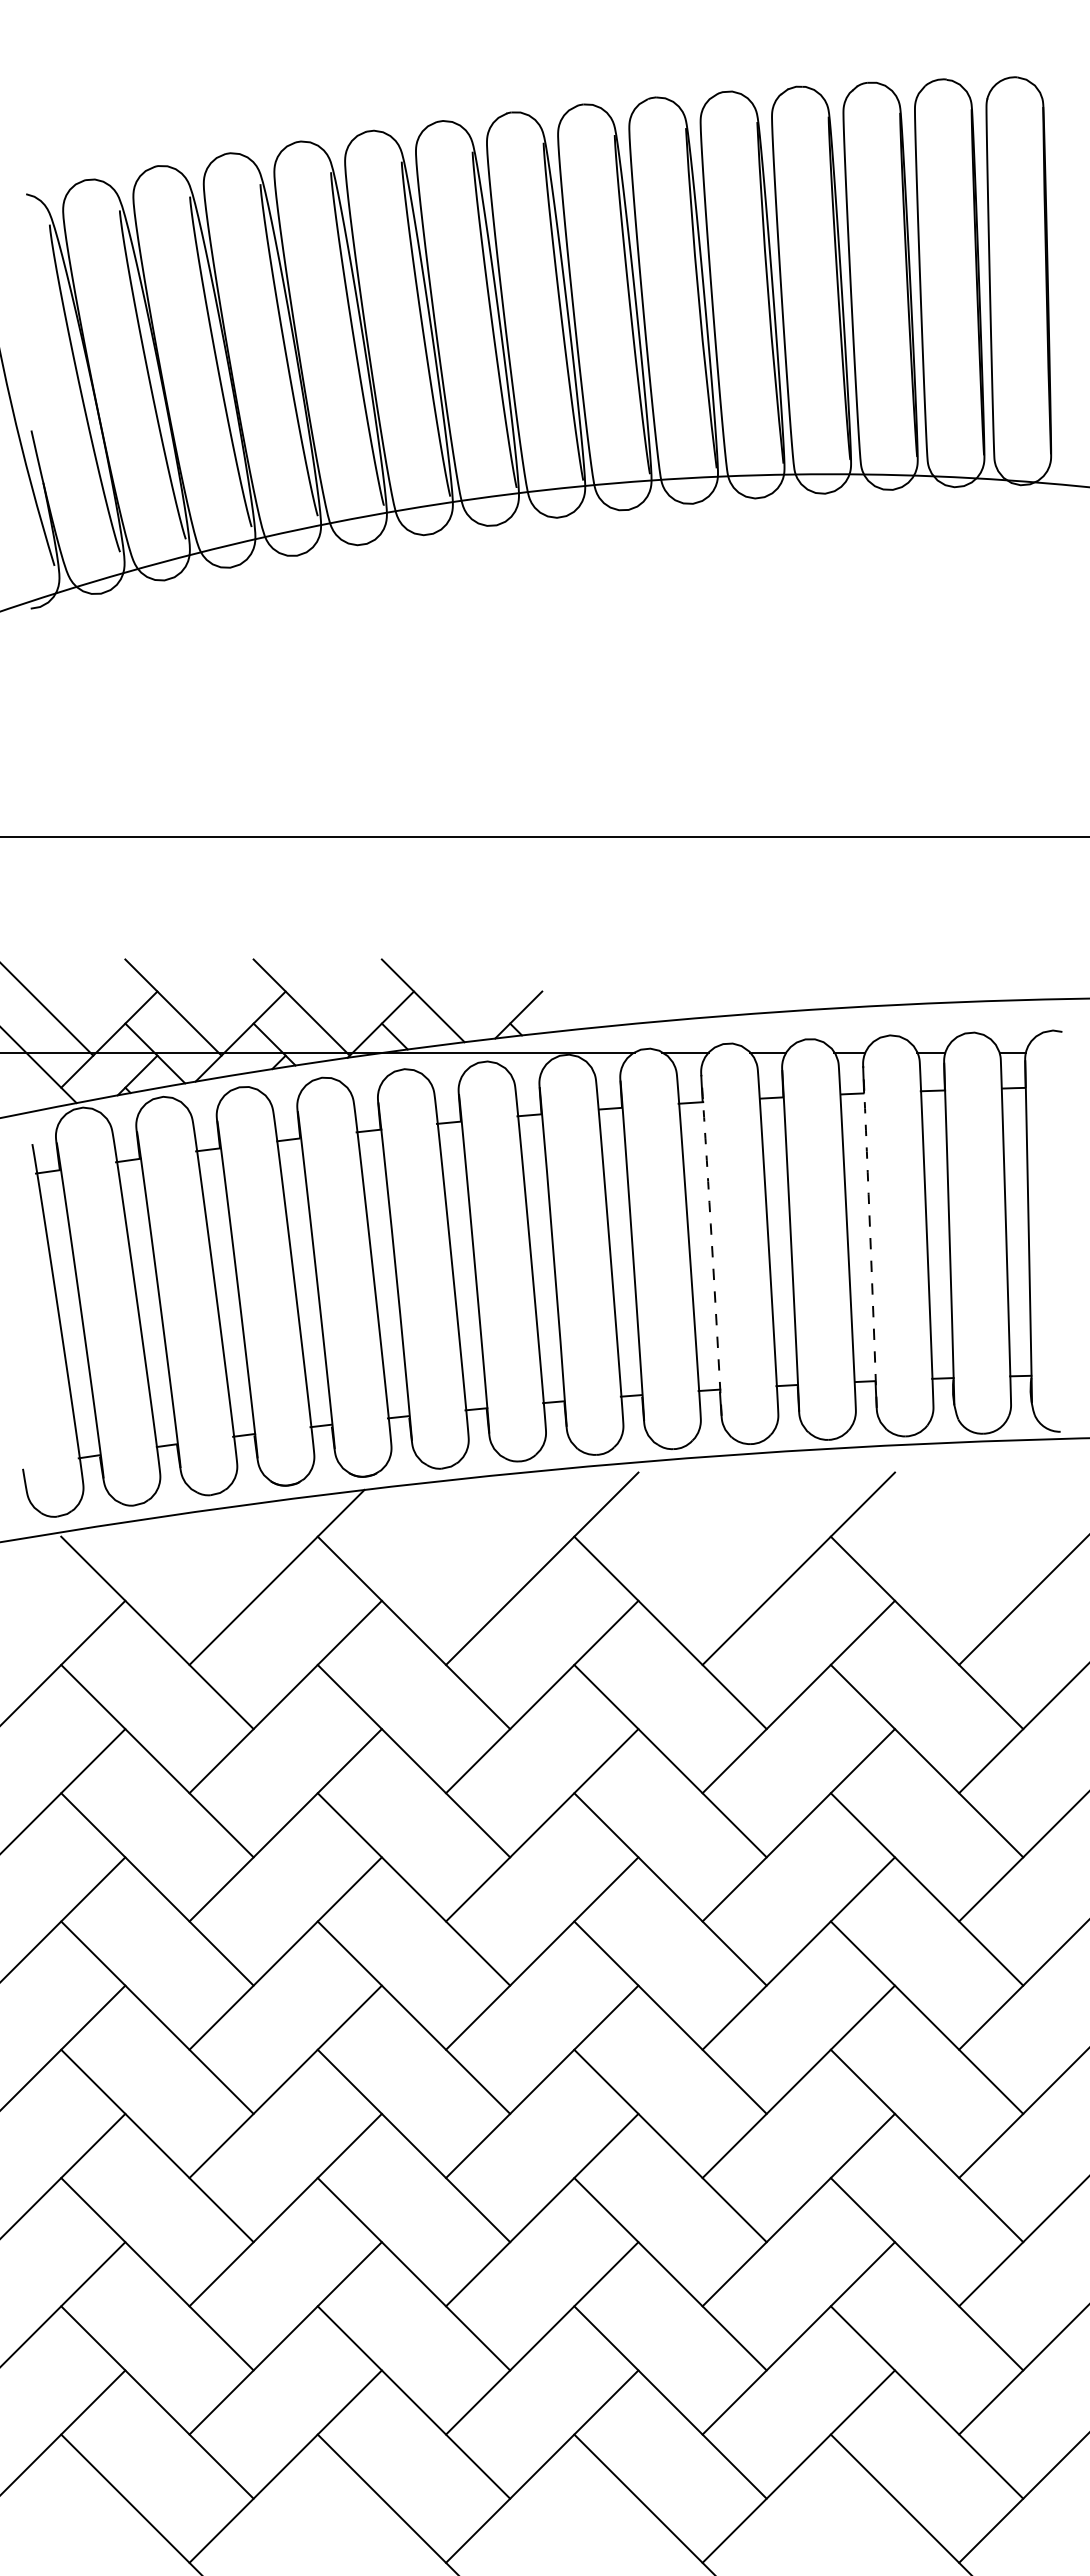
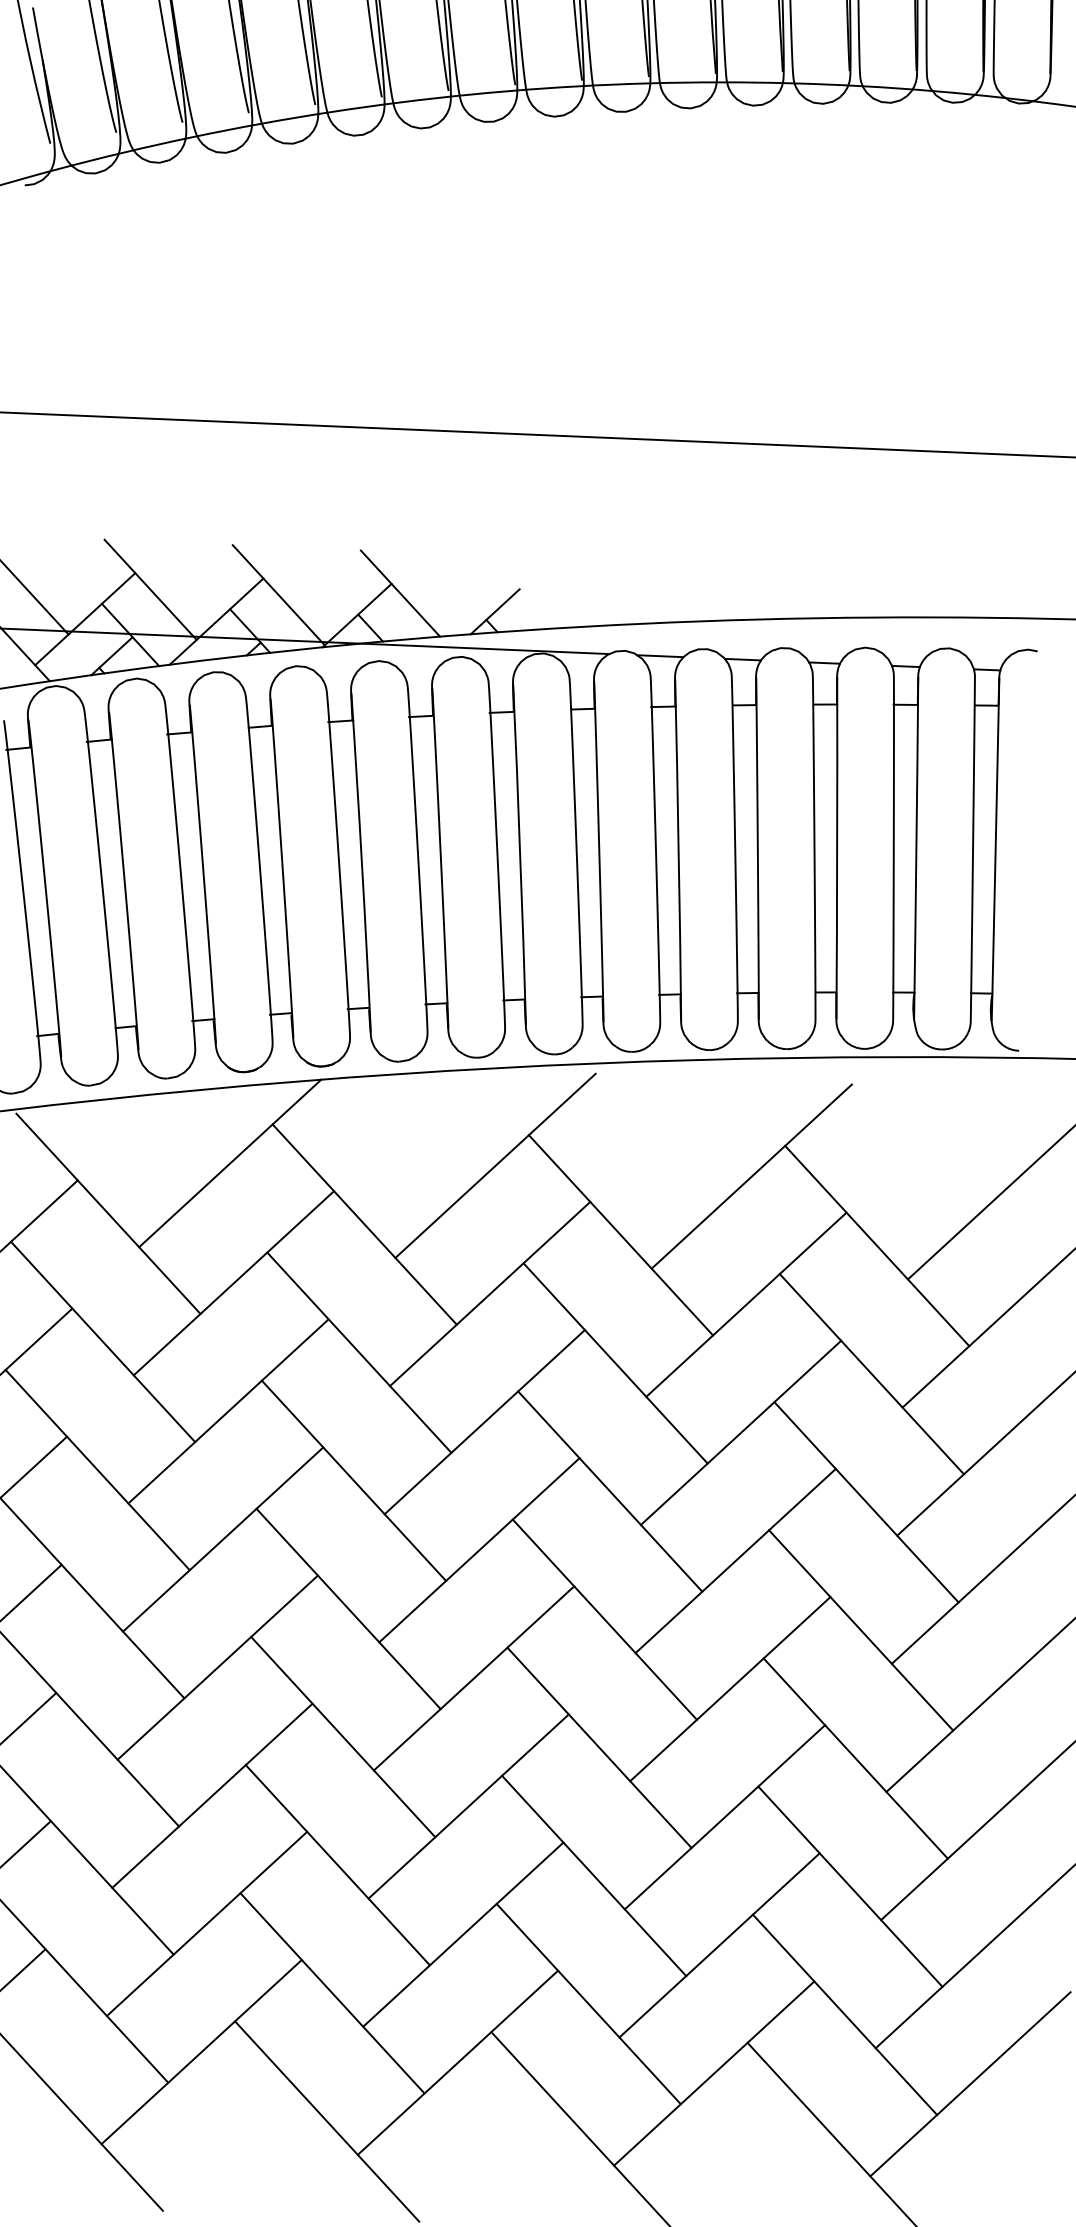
arc: (870, 1236) -> (837, 847), dashed -> solid
arc: (712, 1245) -> (679, 850), dashed -> solid

